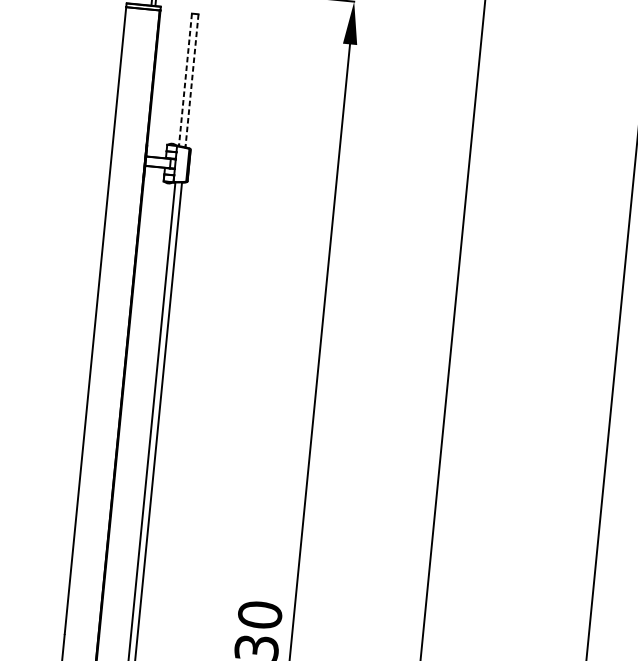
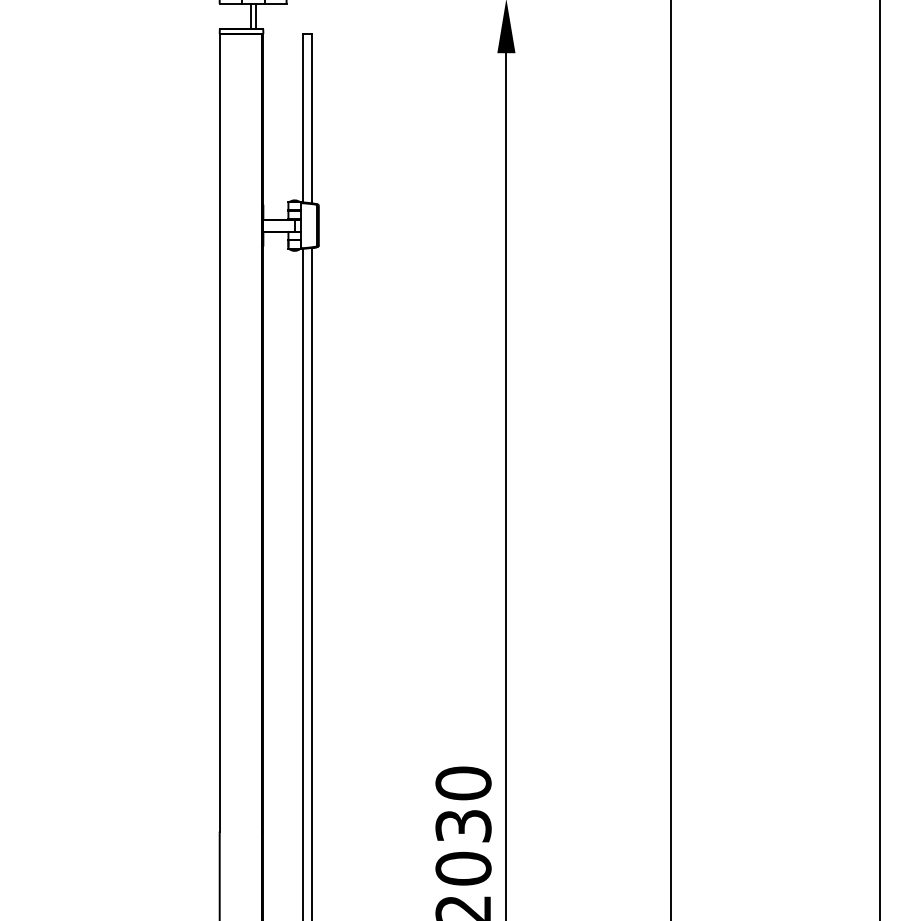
line: (185, 79) -> (303, 117), dashed -> solid
line: (191, 80) -> (311, 118), dashed -> solid

